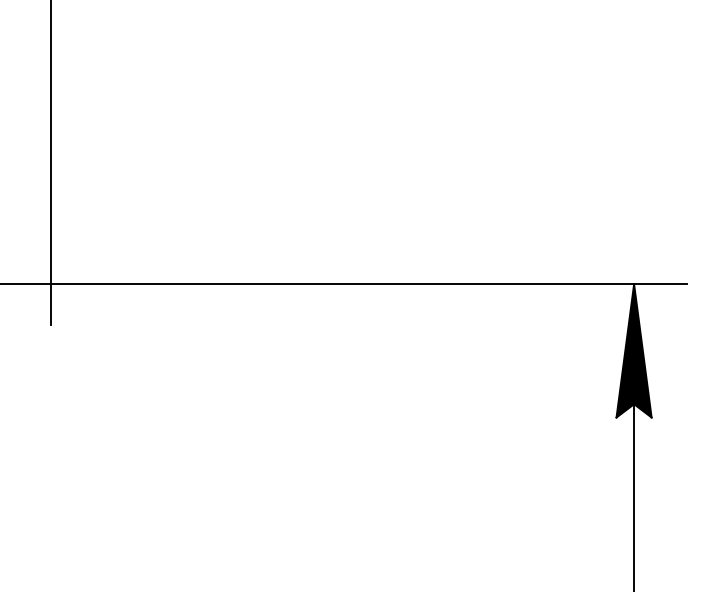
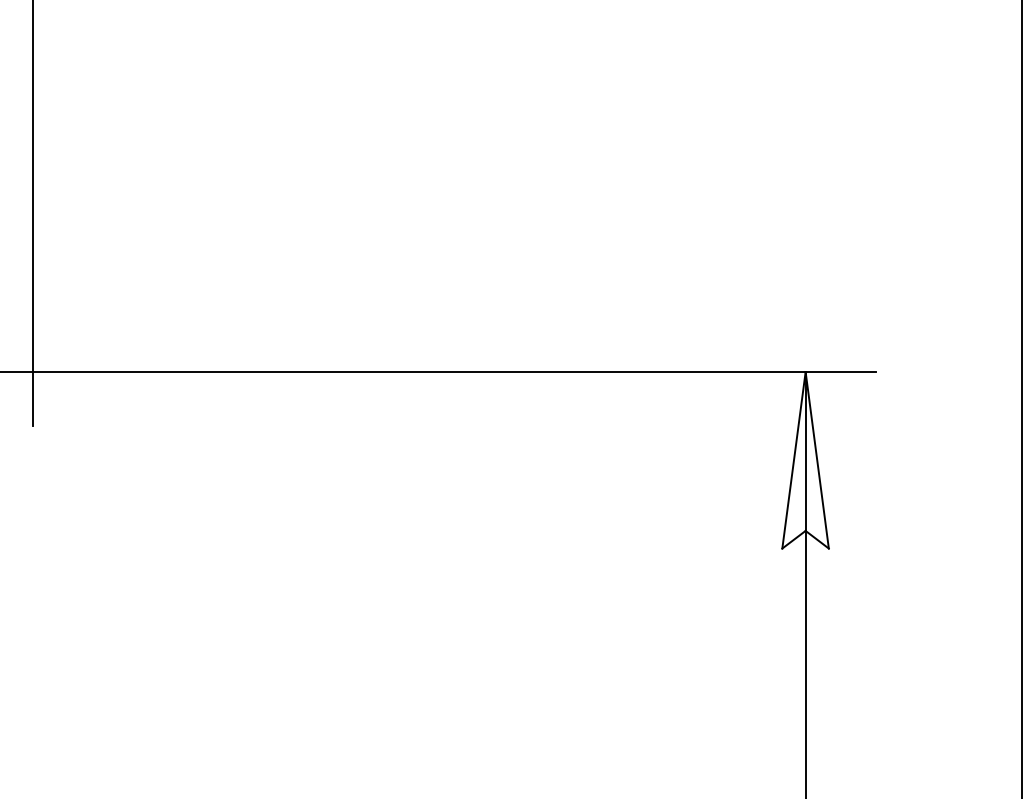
fill: (634, 351) -> (805, 460), removed

